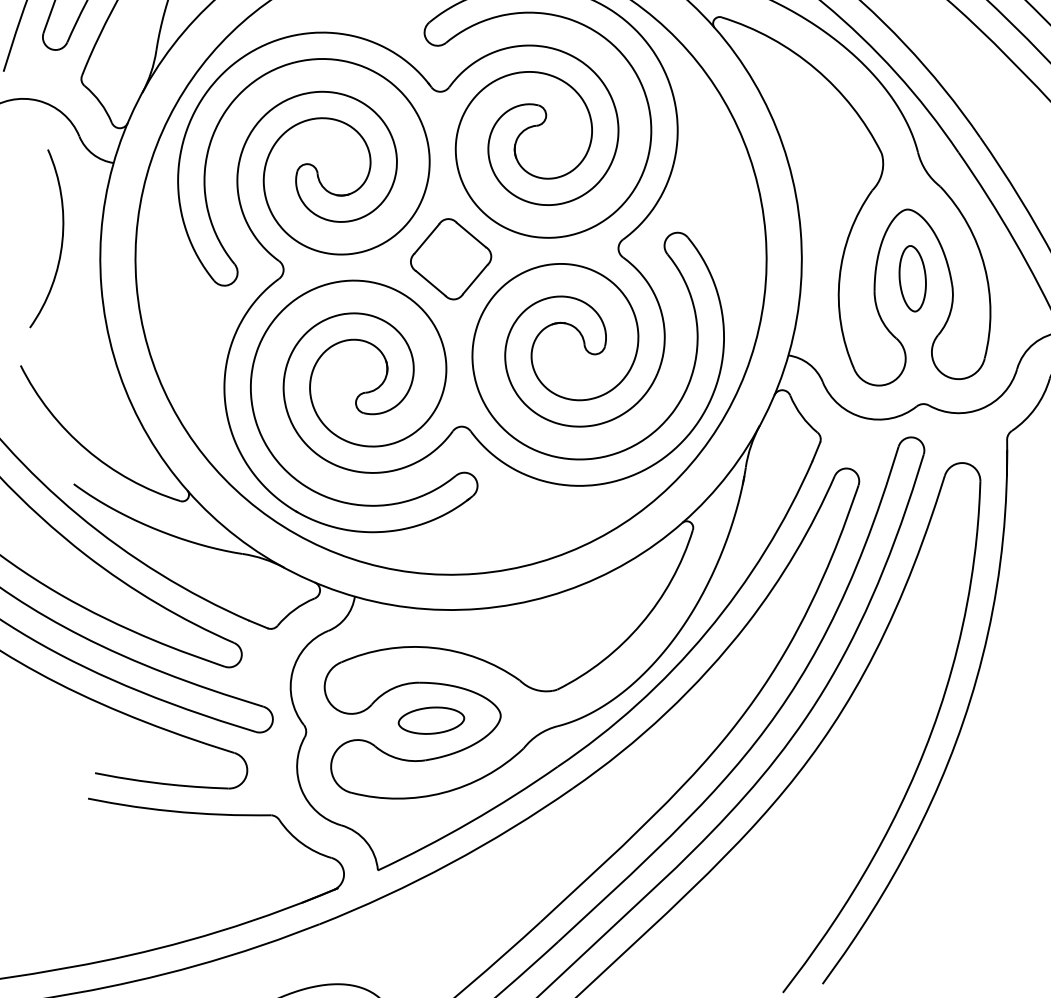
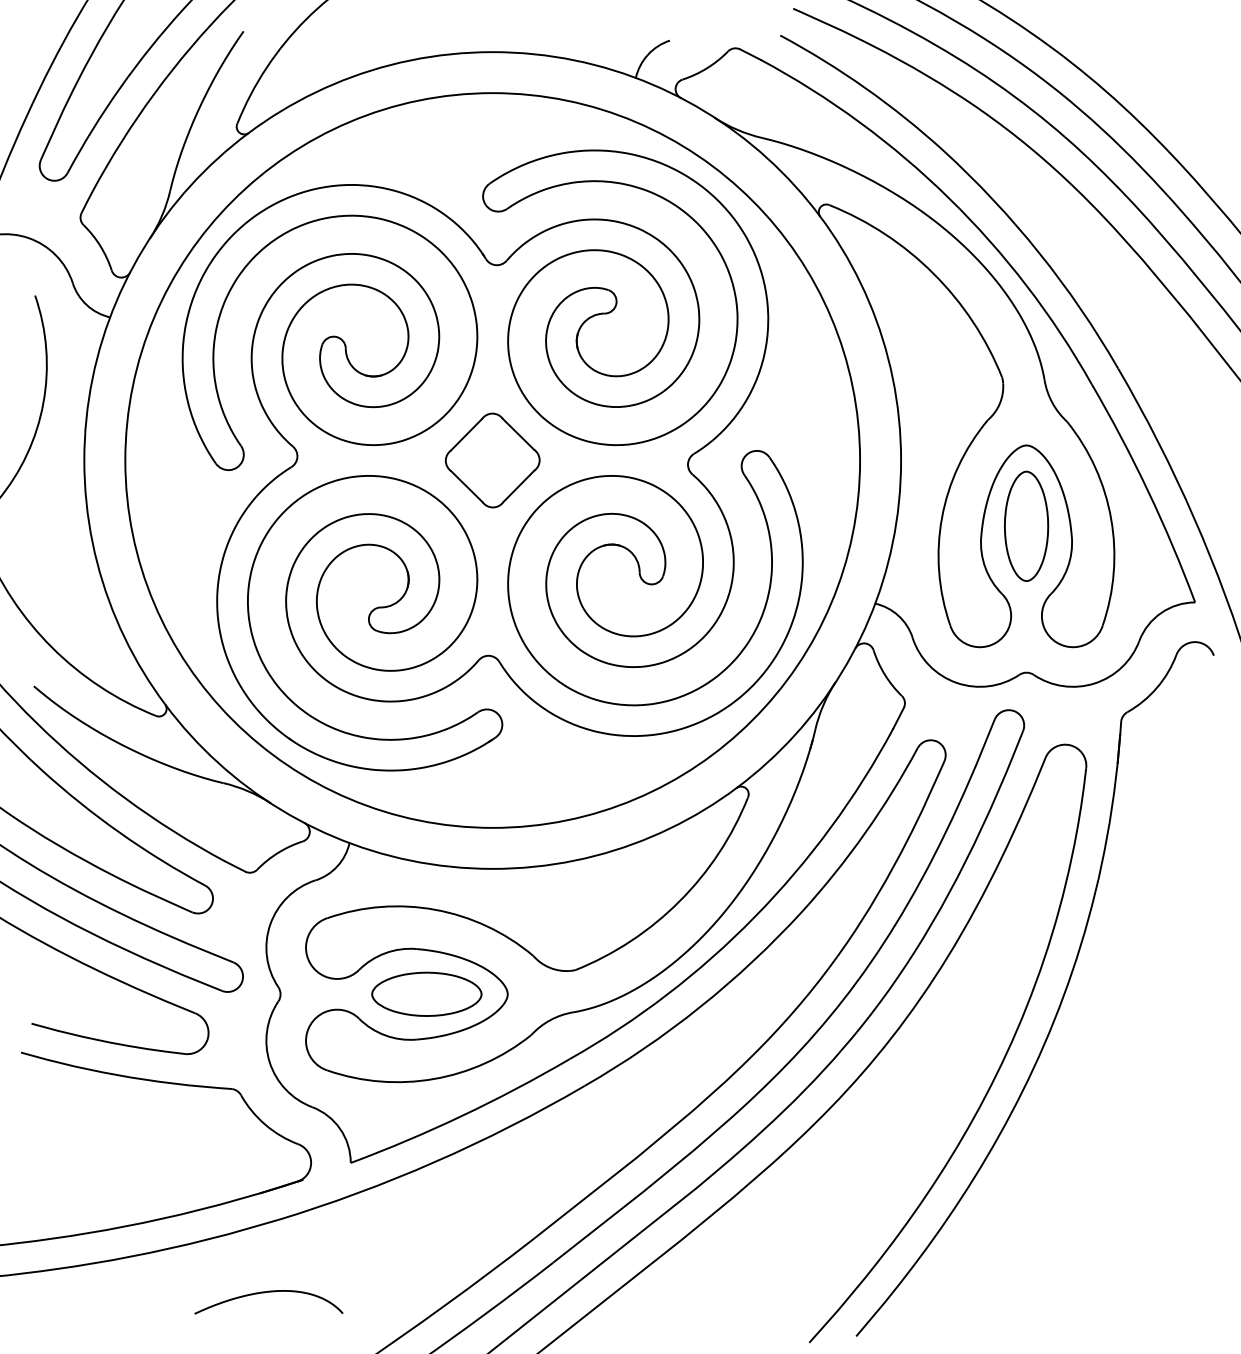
part: (912, 278) -> (1026, 525), size x1.43
part: (431, 720) -> (426, 993), size x1.43

